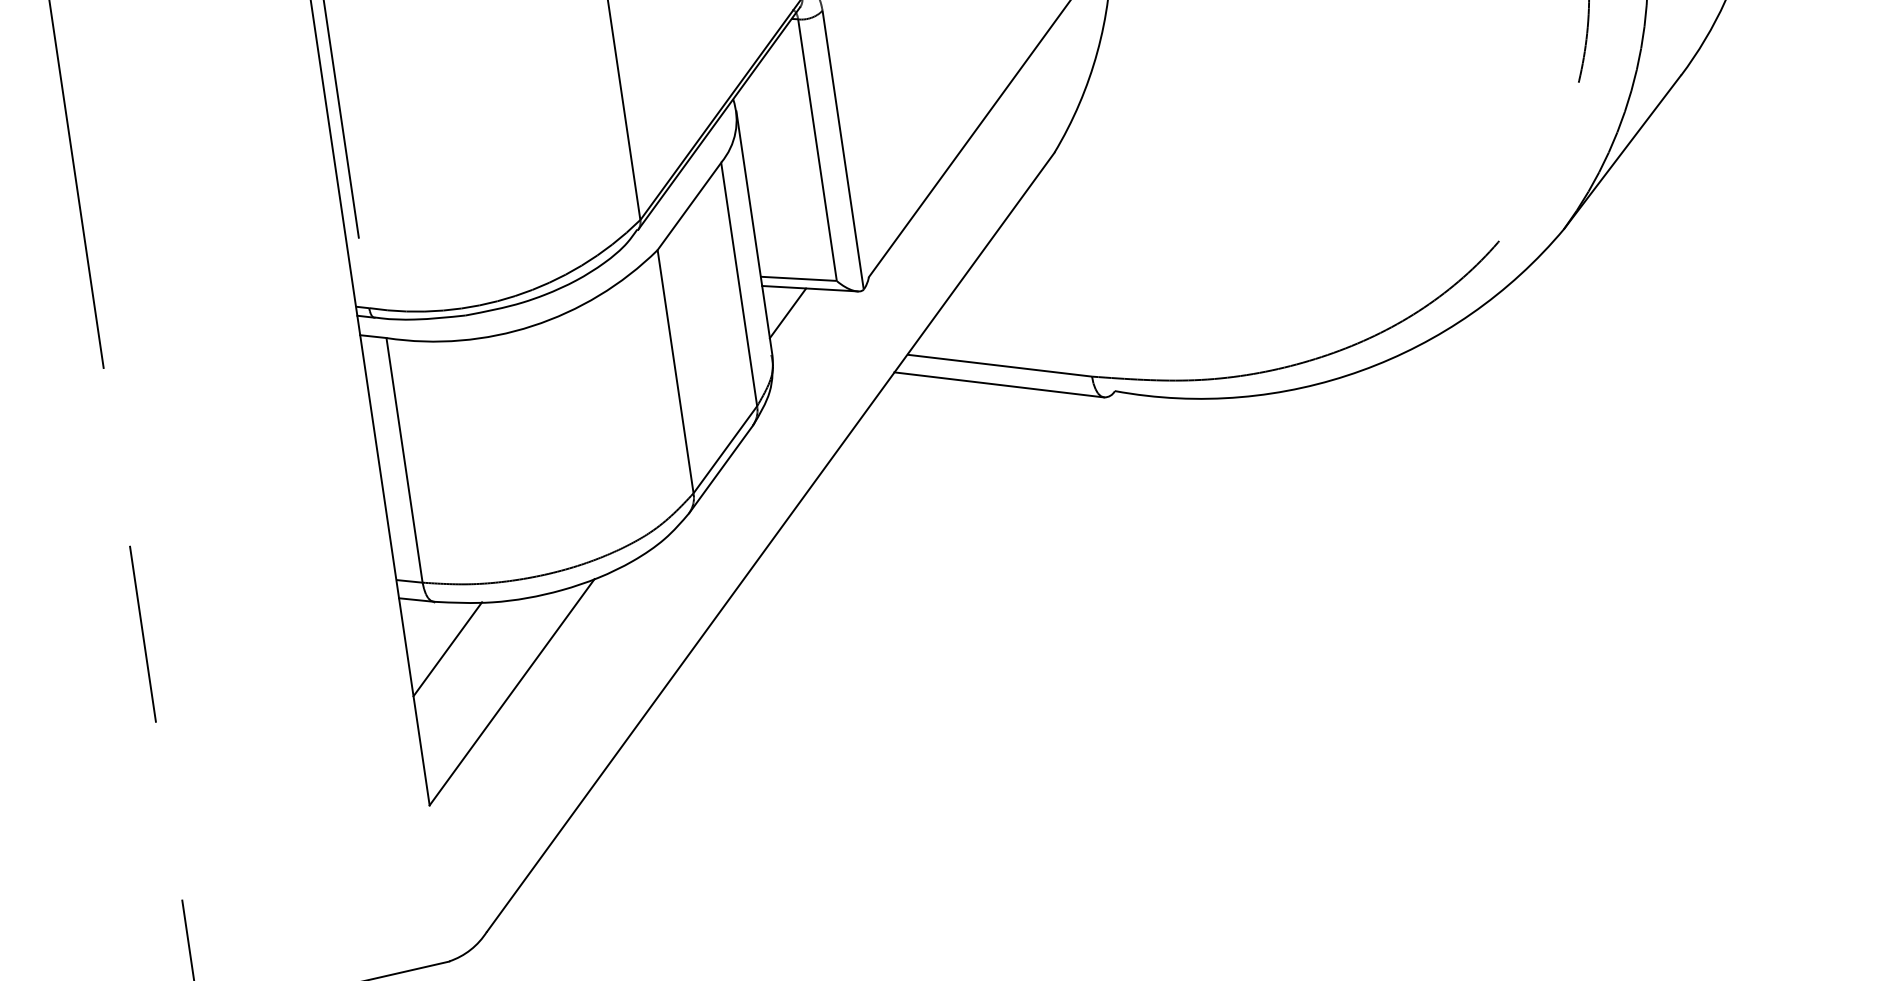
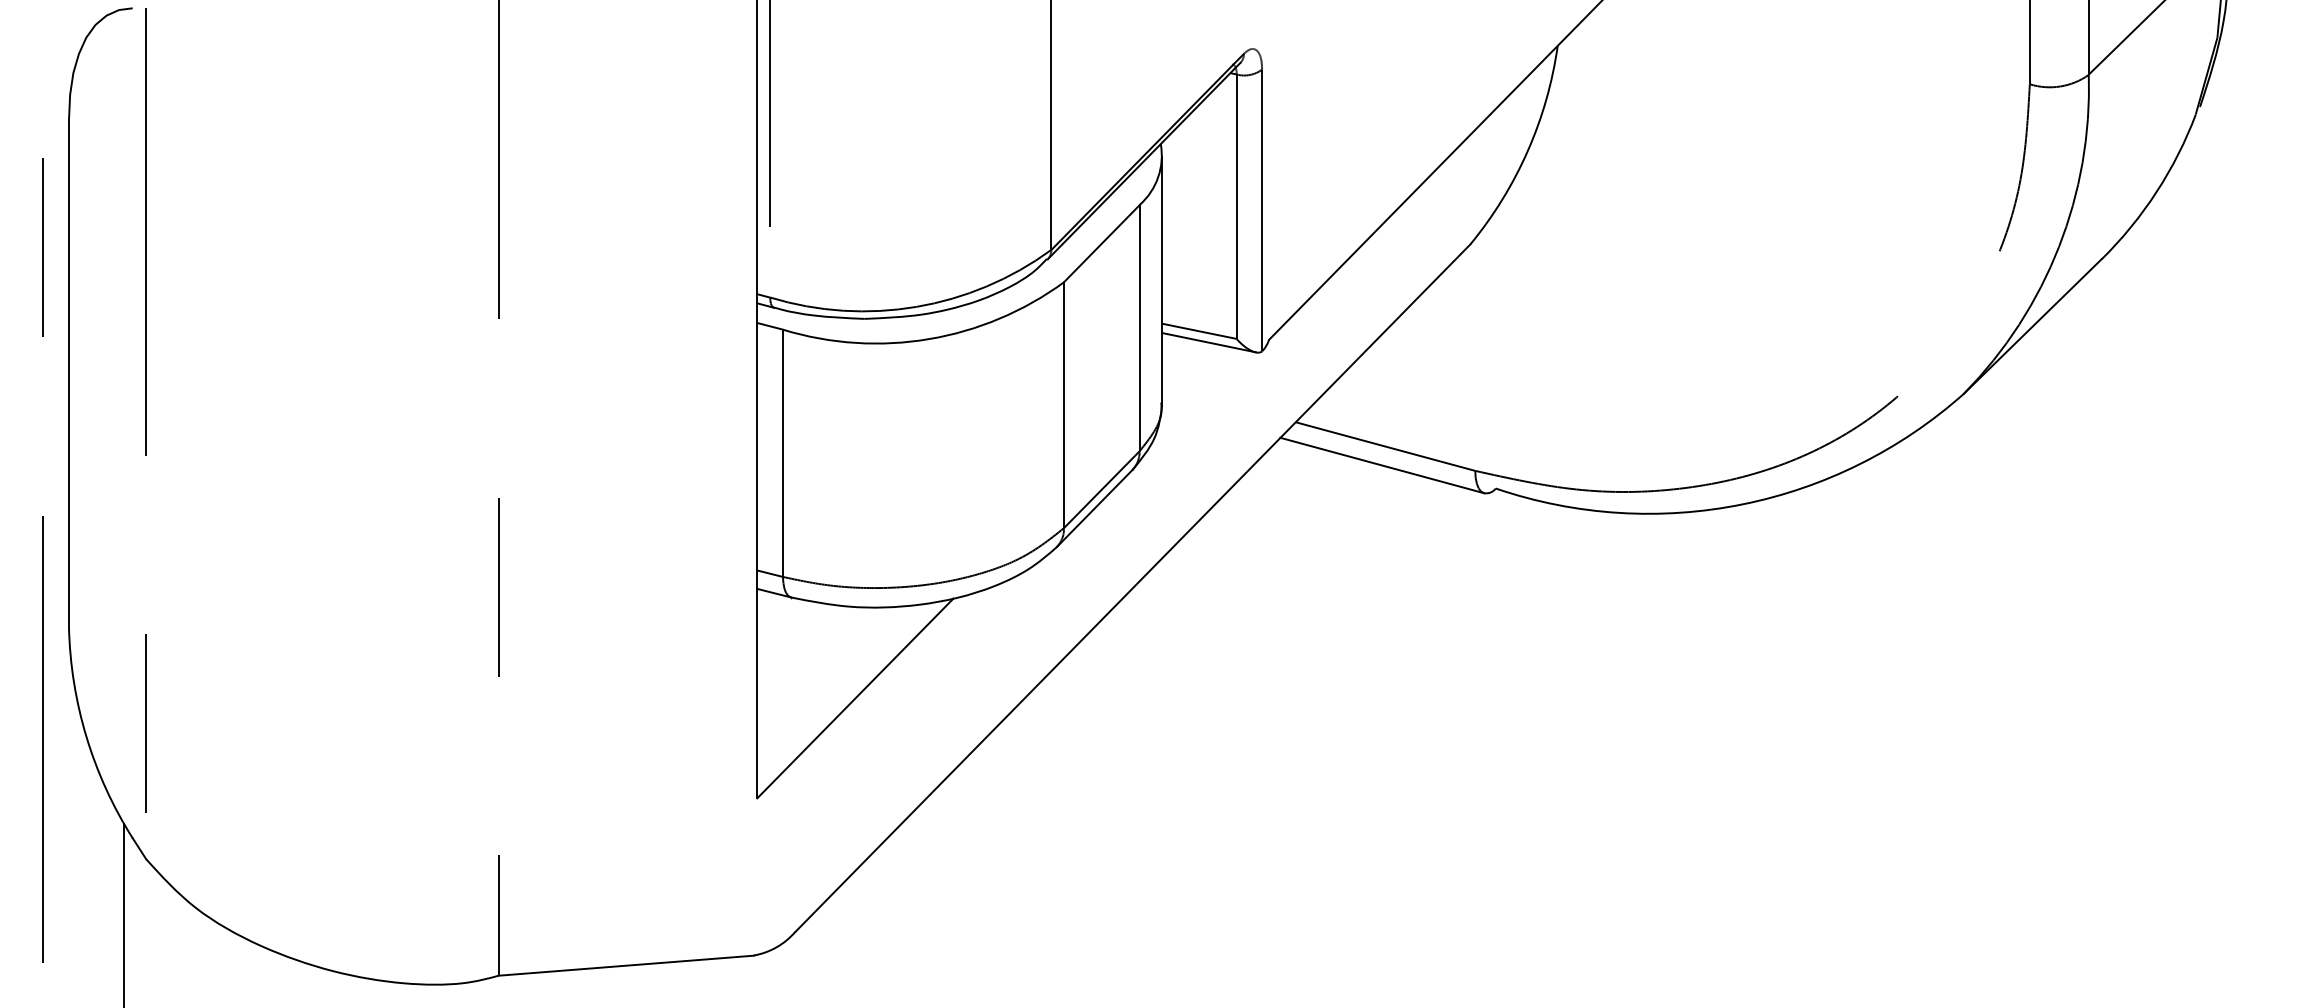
line: (787, 313) -> (1183, 363), removed
line: (447, 649) -> (797, 646), removed

